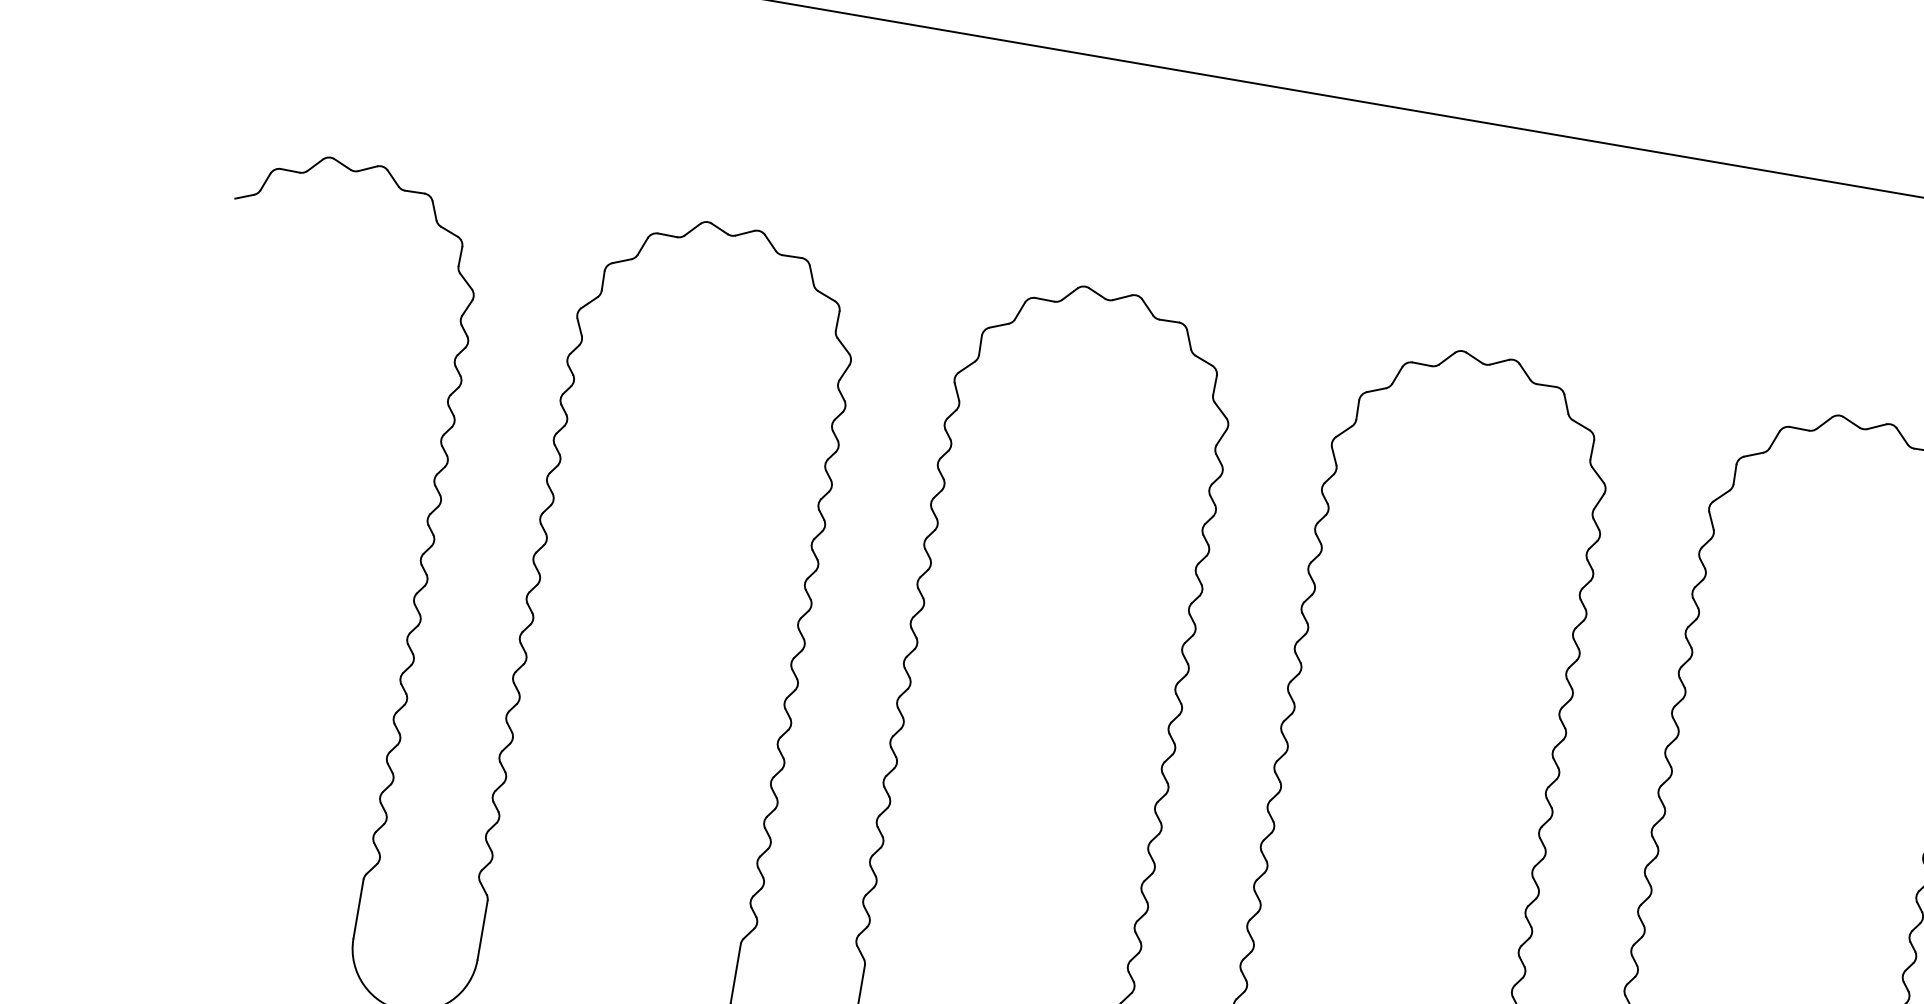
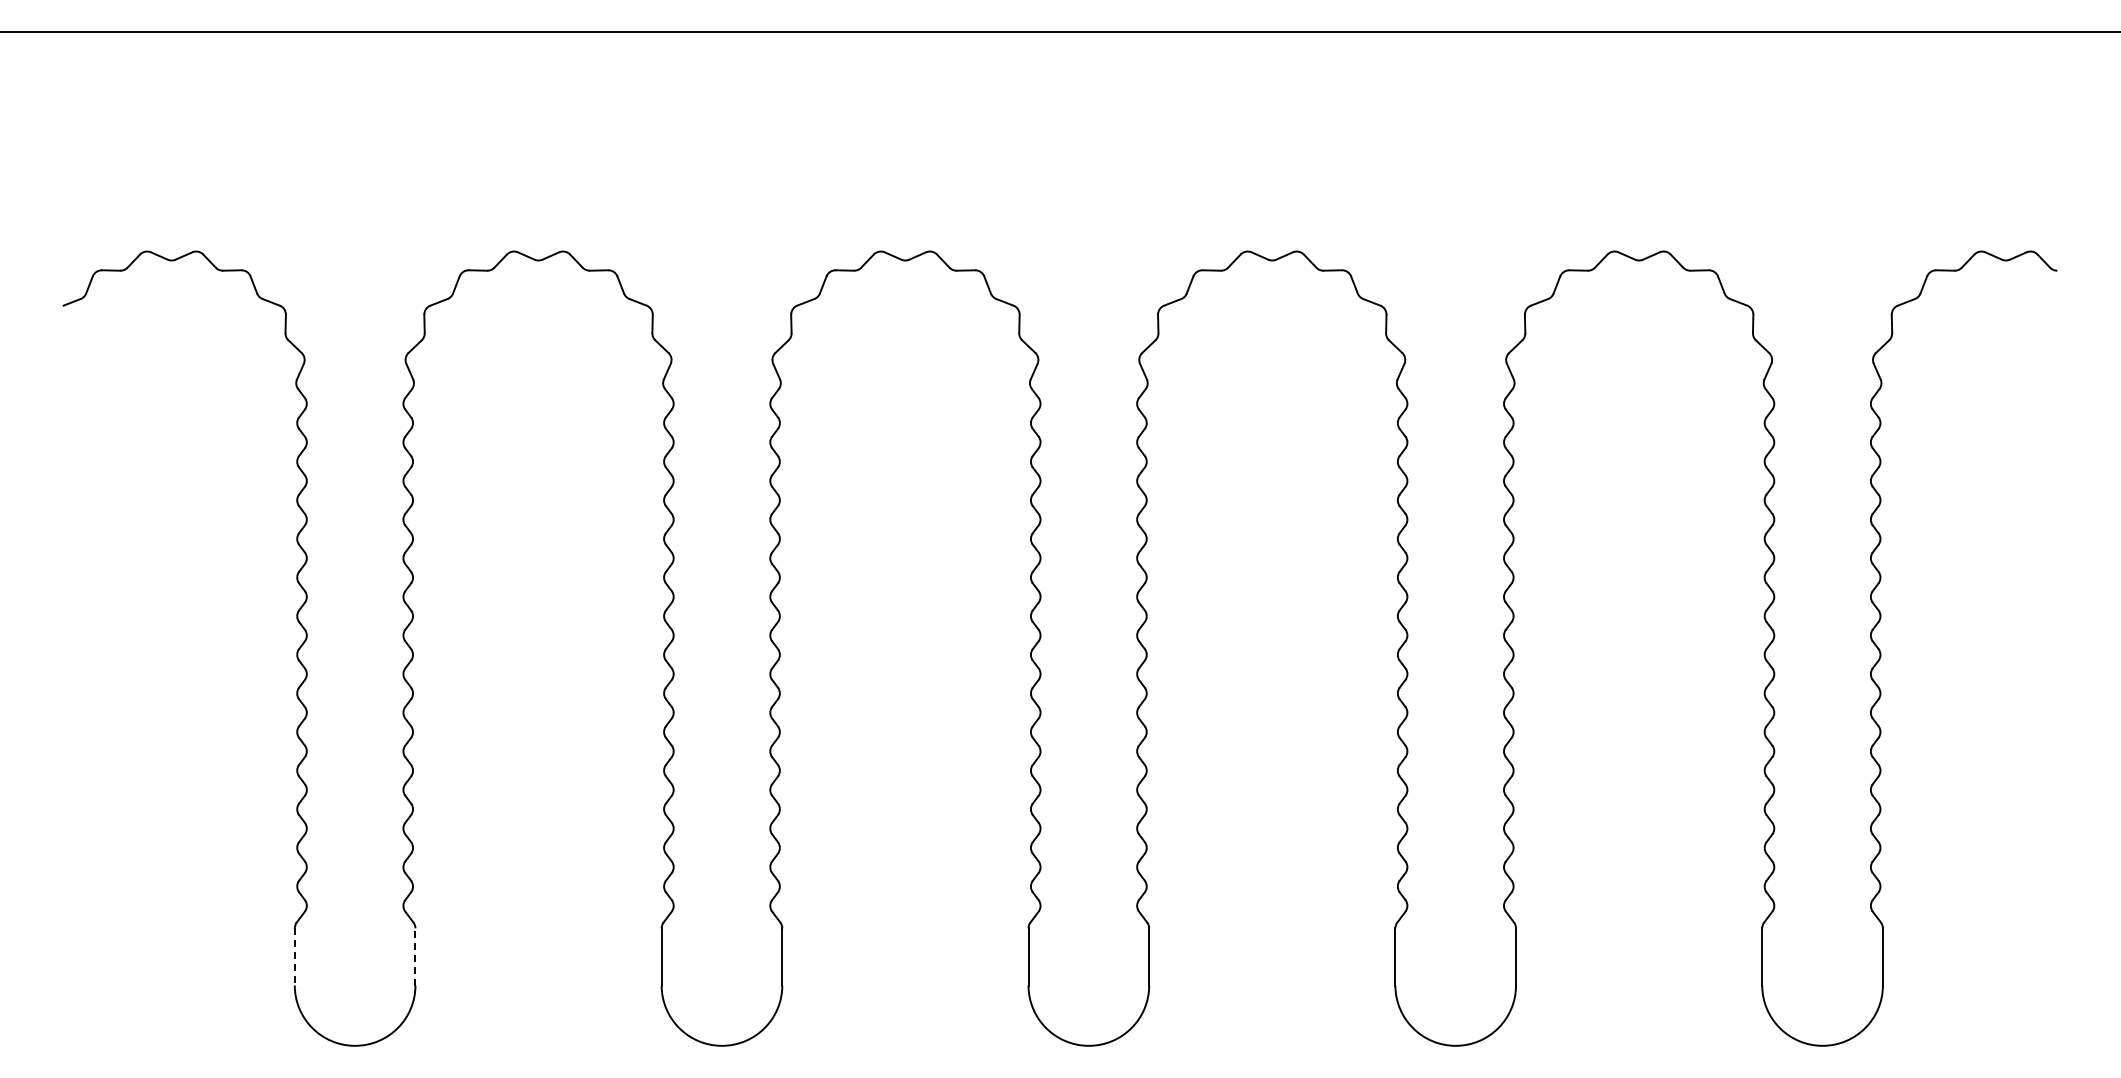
line: (358, 908) -> (294, 956), solid -> dashed
line: (482, 929) -> (415, 956), solid -> dashed

